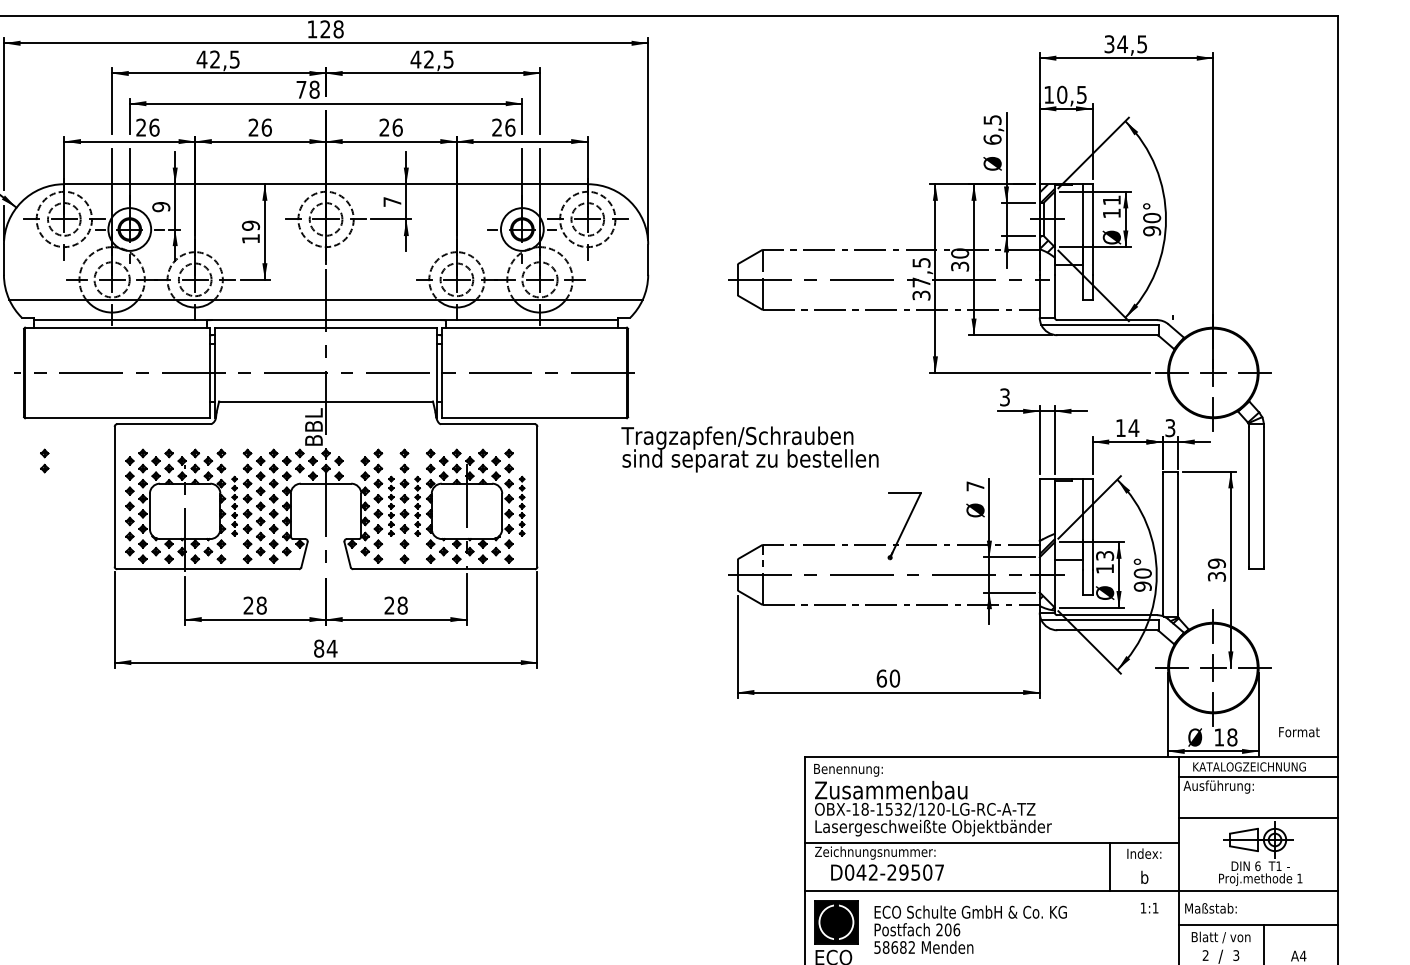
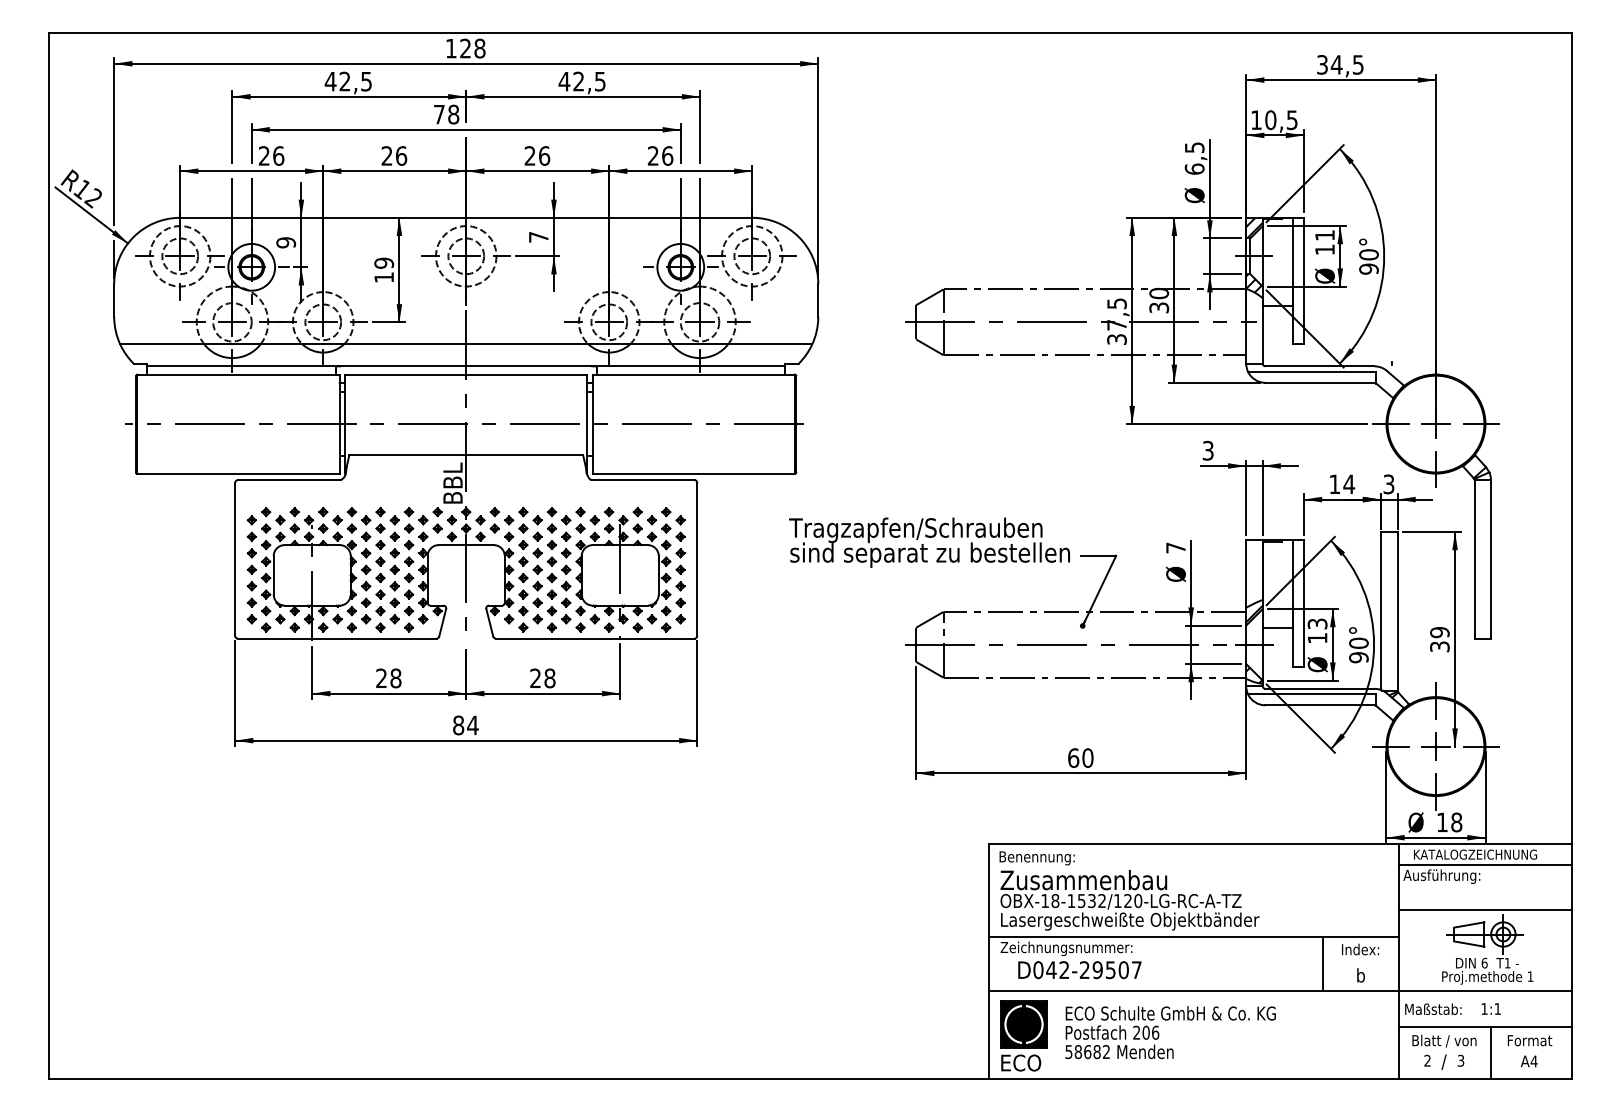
text: (749, 449) -> (929, 542), moved
part: (44, 461) -> (494, 520), moved
part: (234, 506) -> (366, 569), size x1.67
part: (391, 506) -> (537, 569), size x1.67
part: (417, 506) -> (566, 569), size x1.67
part: (522, 506) -> (680, 569), size x1.67
text: (1298, 732) -> (1529, 1040), moved
text: (1148, 907) -> (1490, 1008), moved

